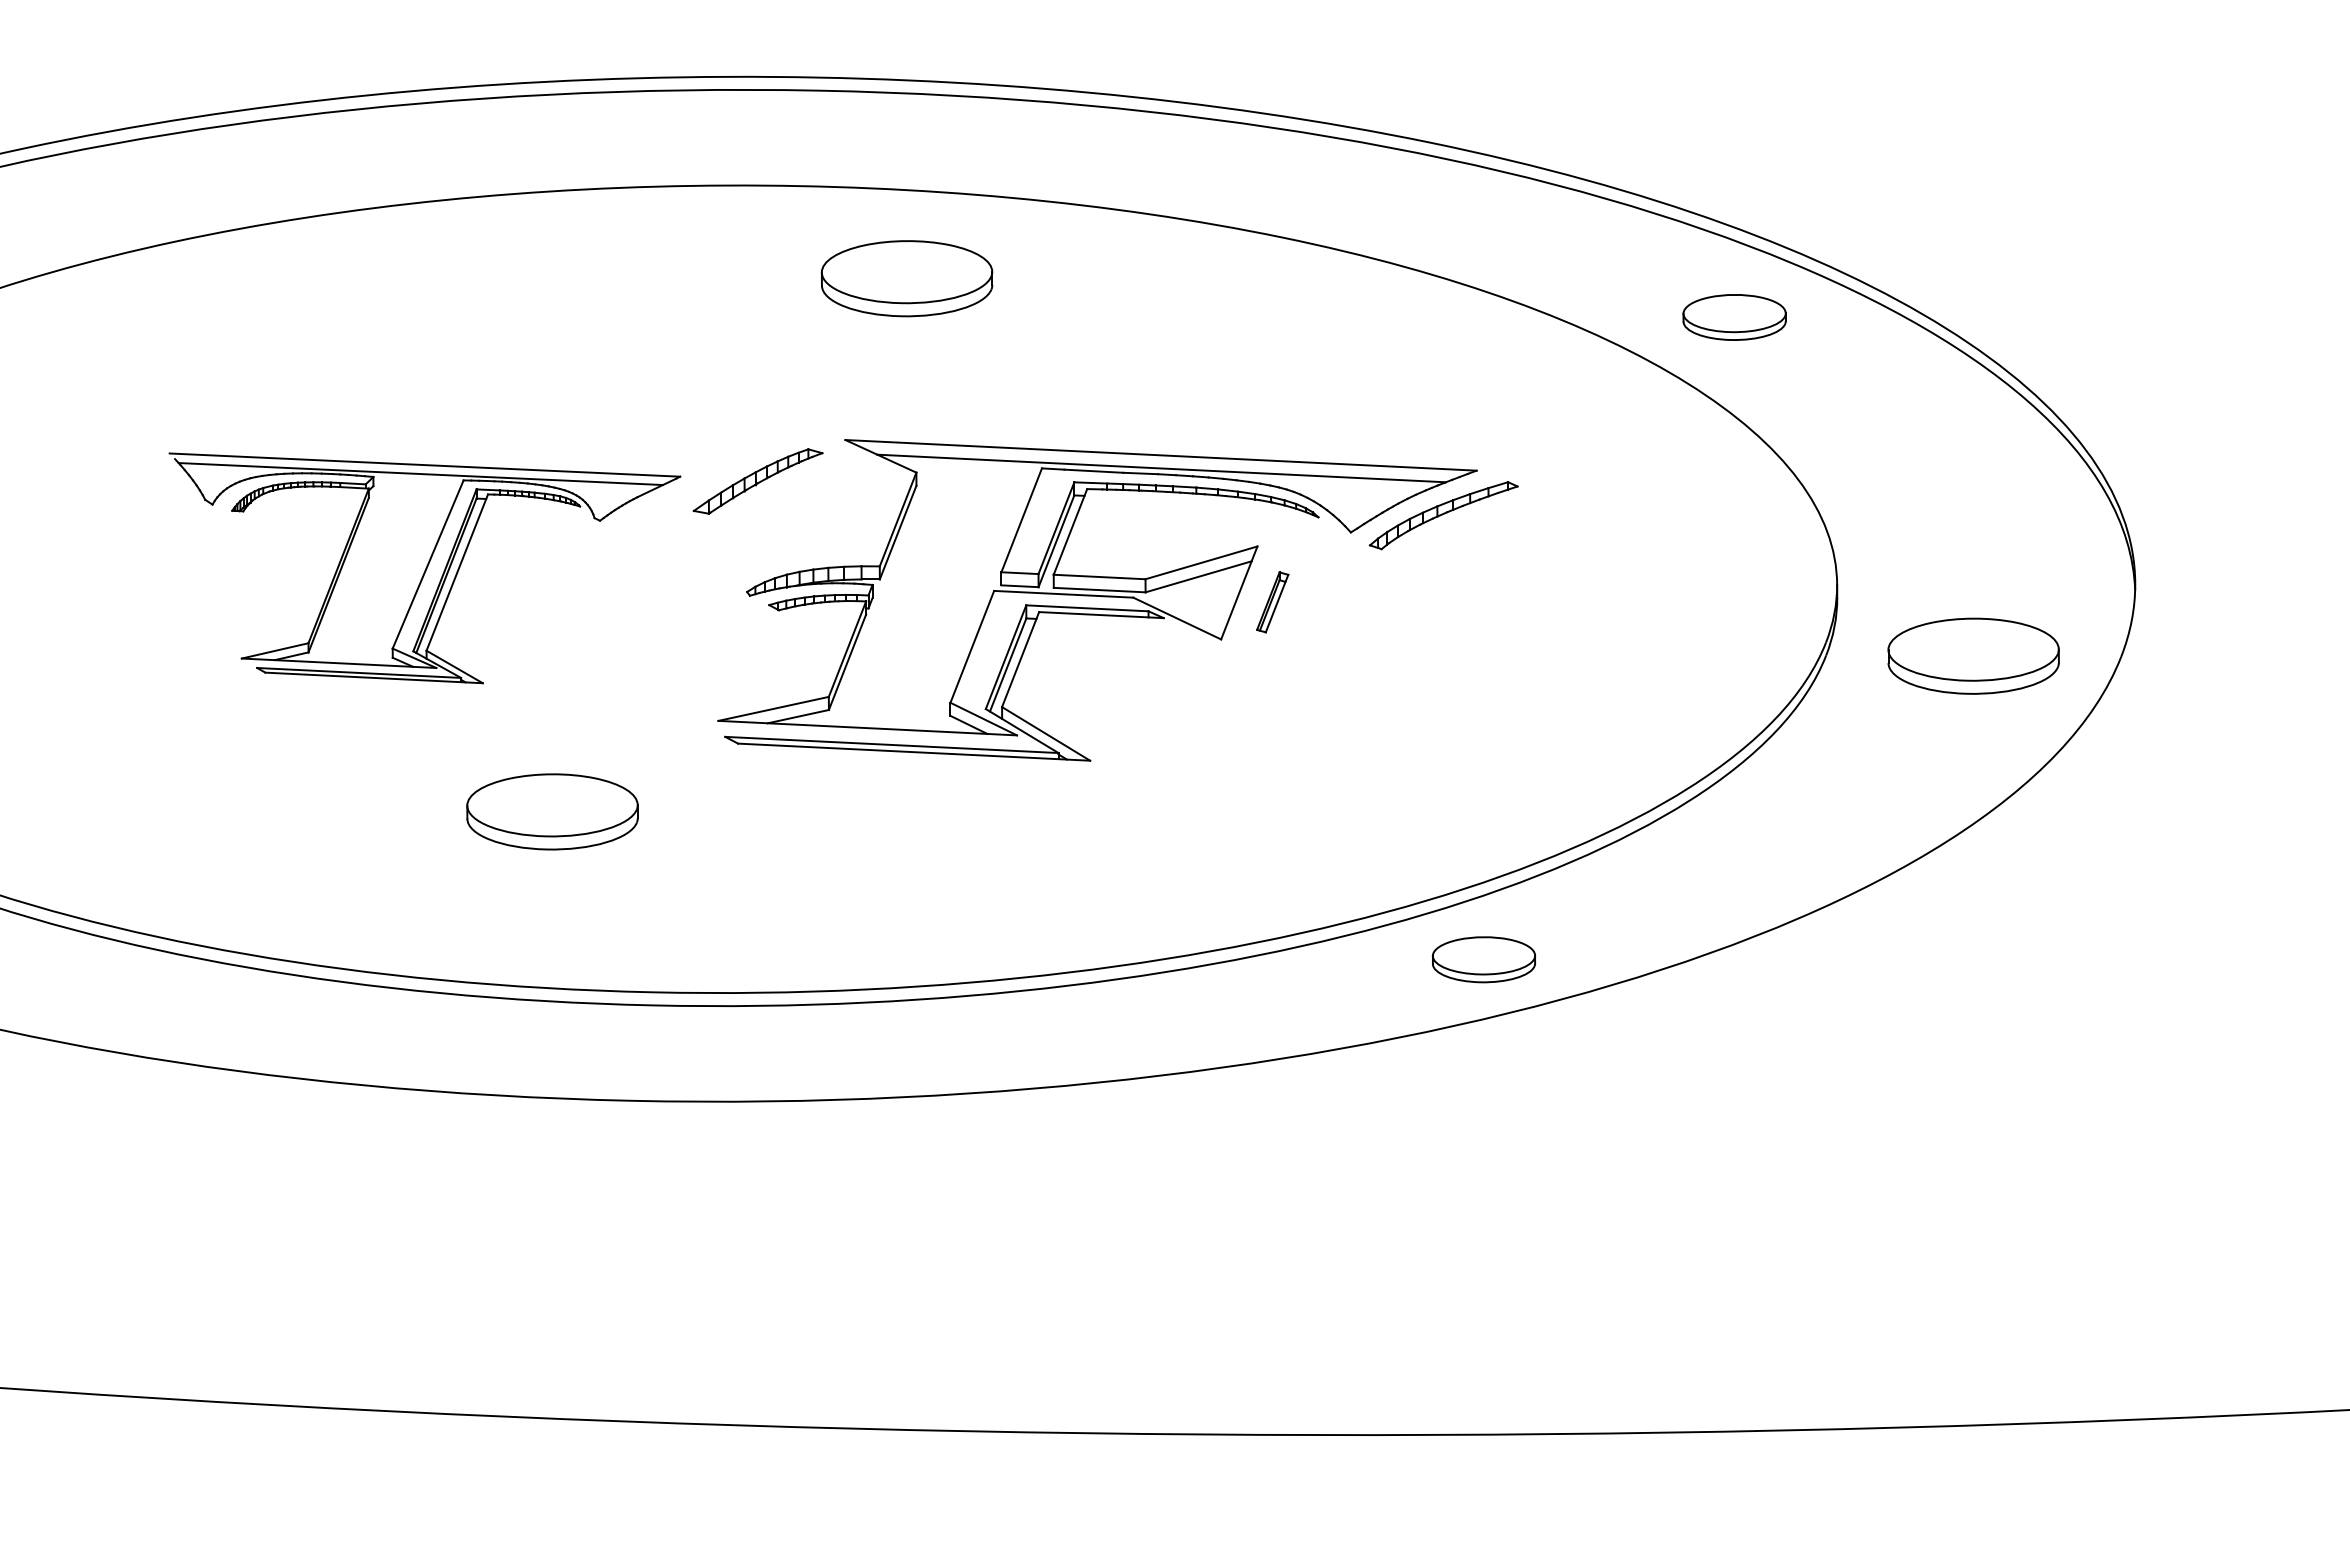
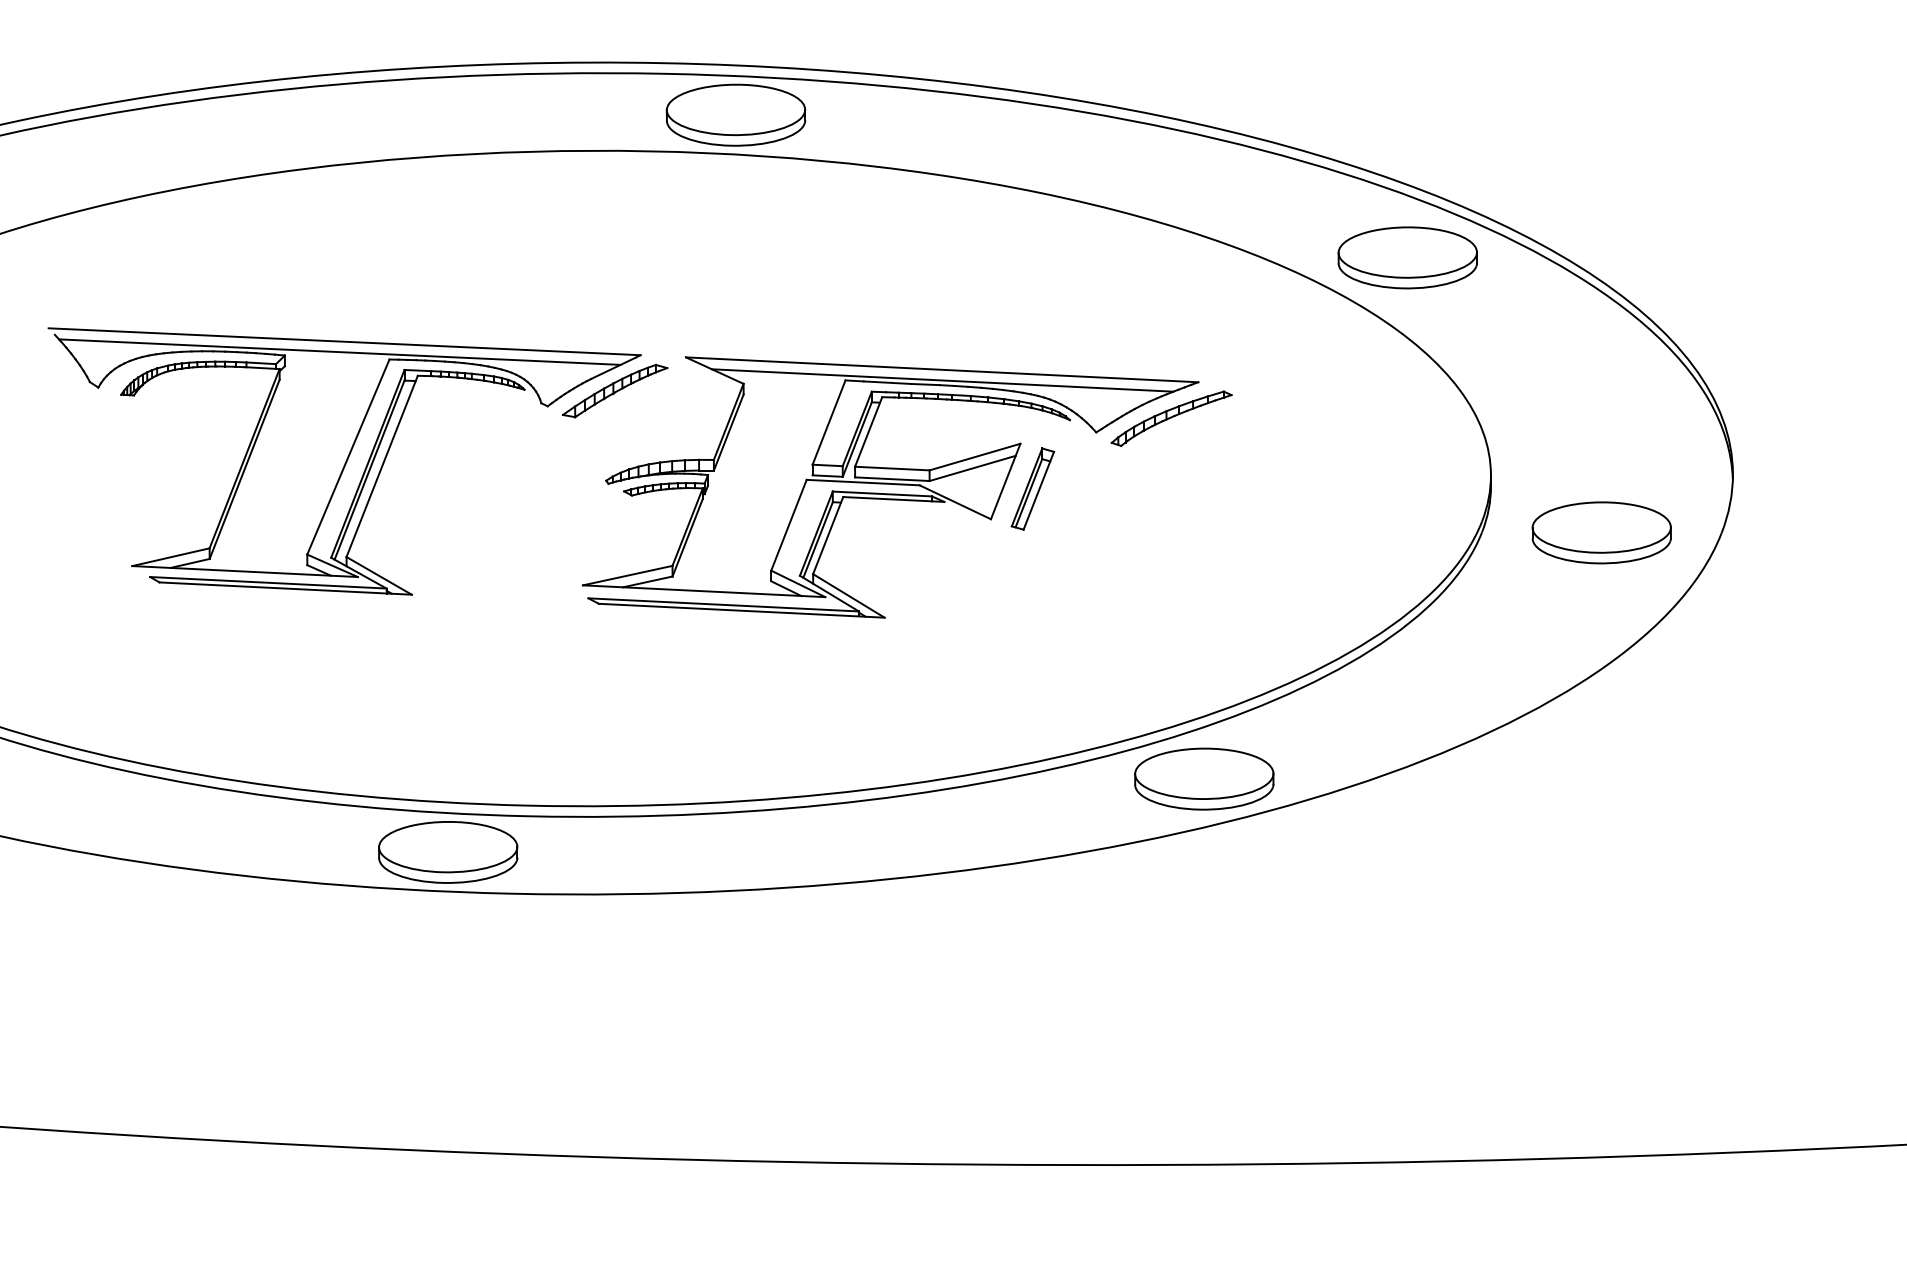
part: (906, 278) -> (735, 115), moved
part: (1734, 317) -> (1407, 257), size x1.67
part: (424, 568) -> (344, 461), size x1.43
part: (1272, 602) -> (1032, 489), size x1.67
part: (552, 811) -> (448, 852), moved
part: (1483, 959) -> (1203, 779), size x1.67

